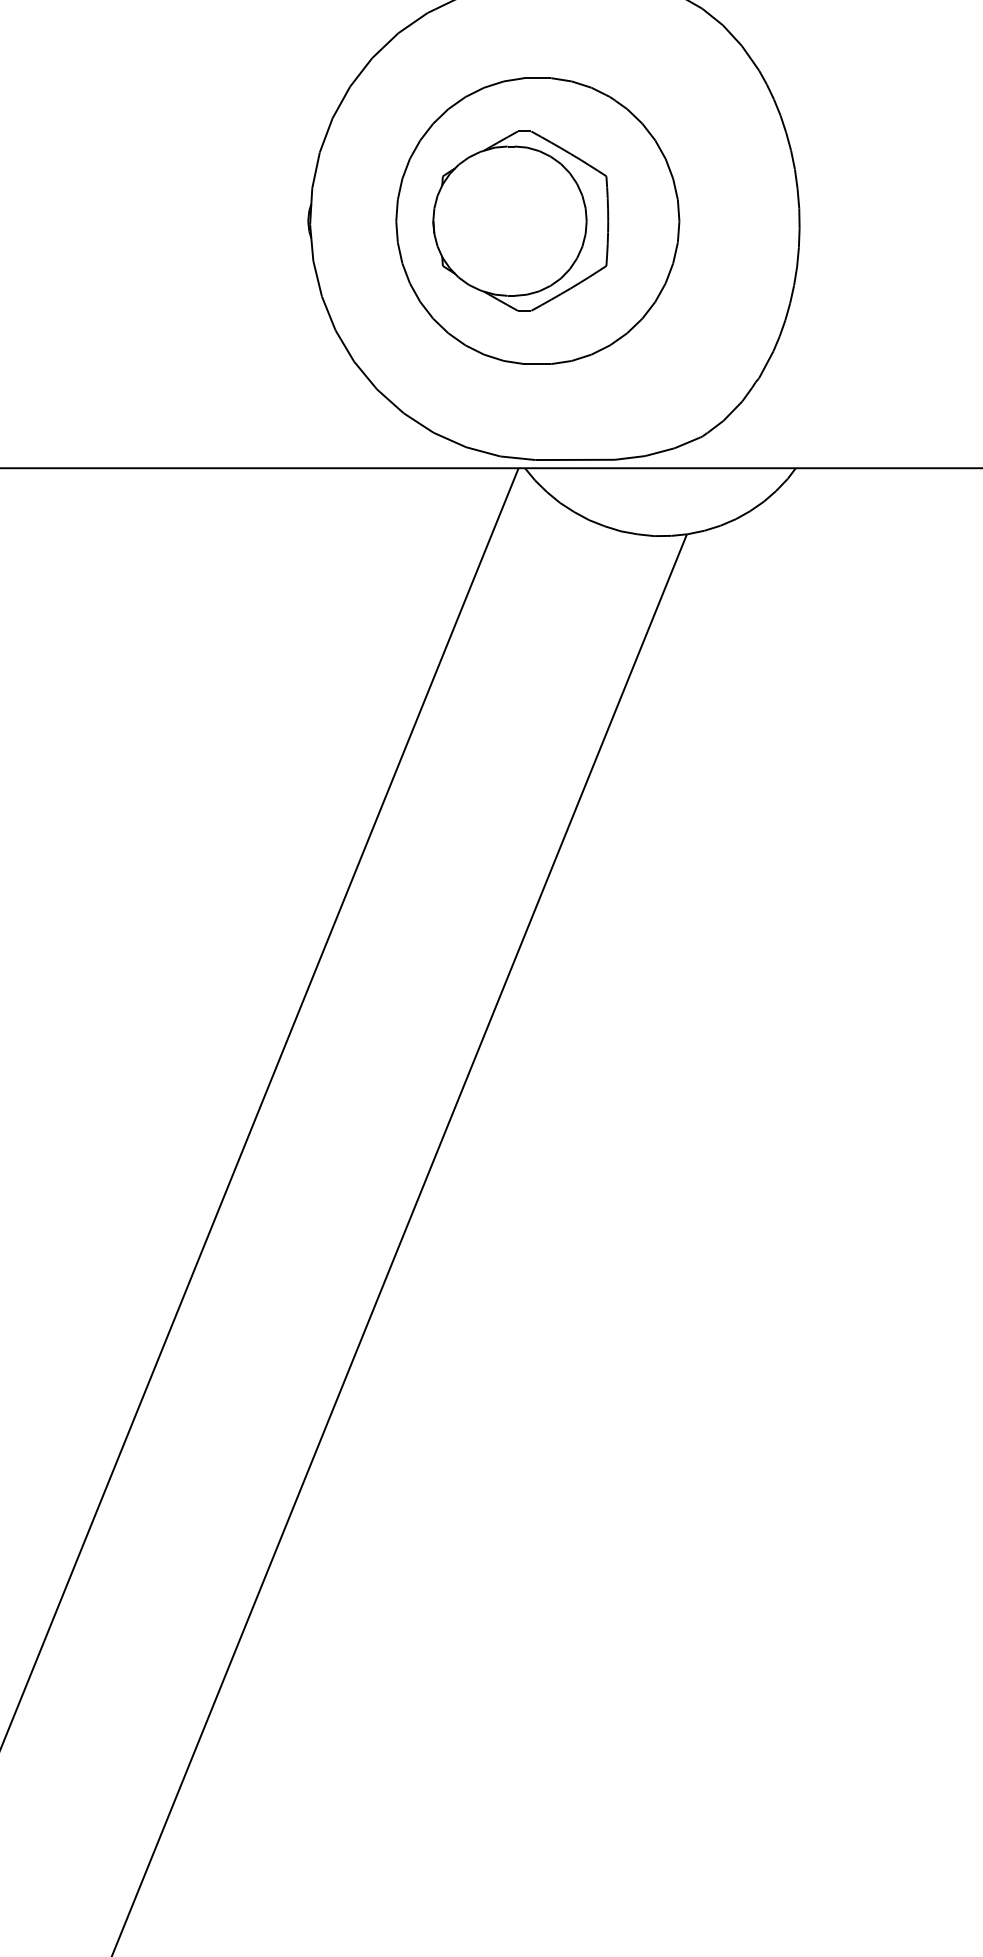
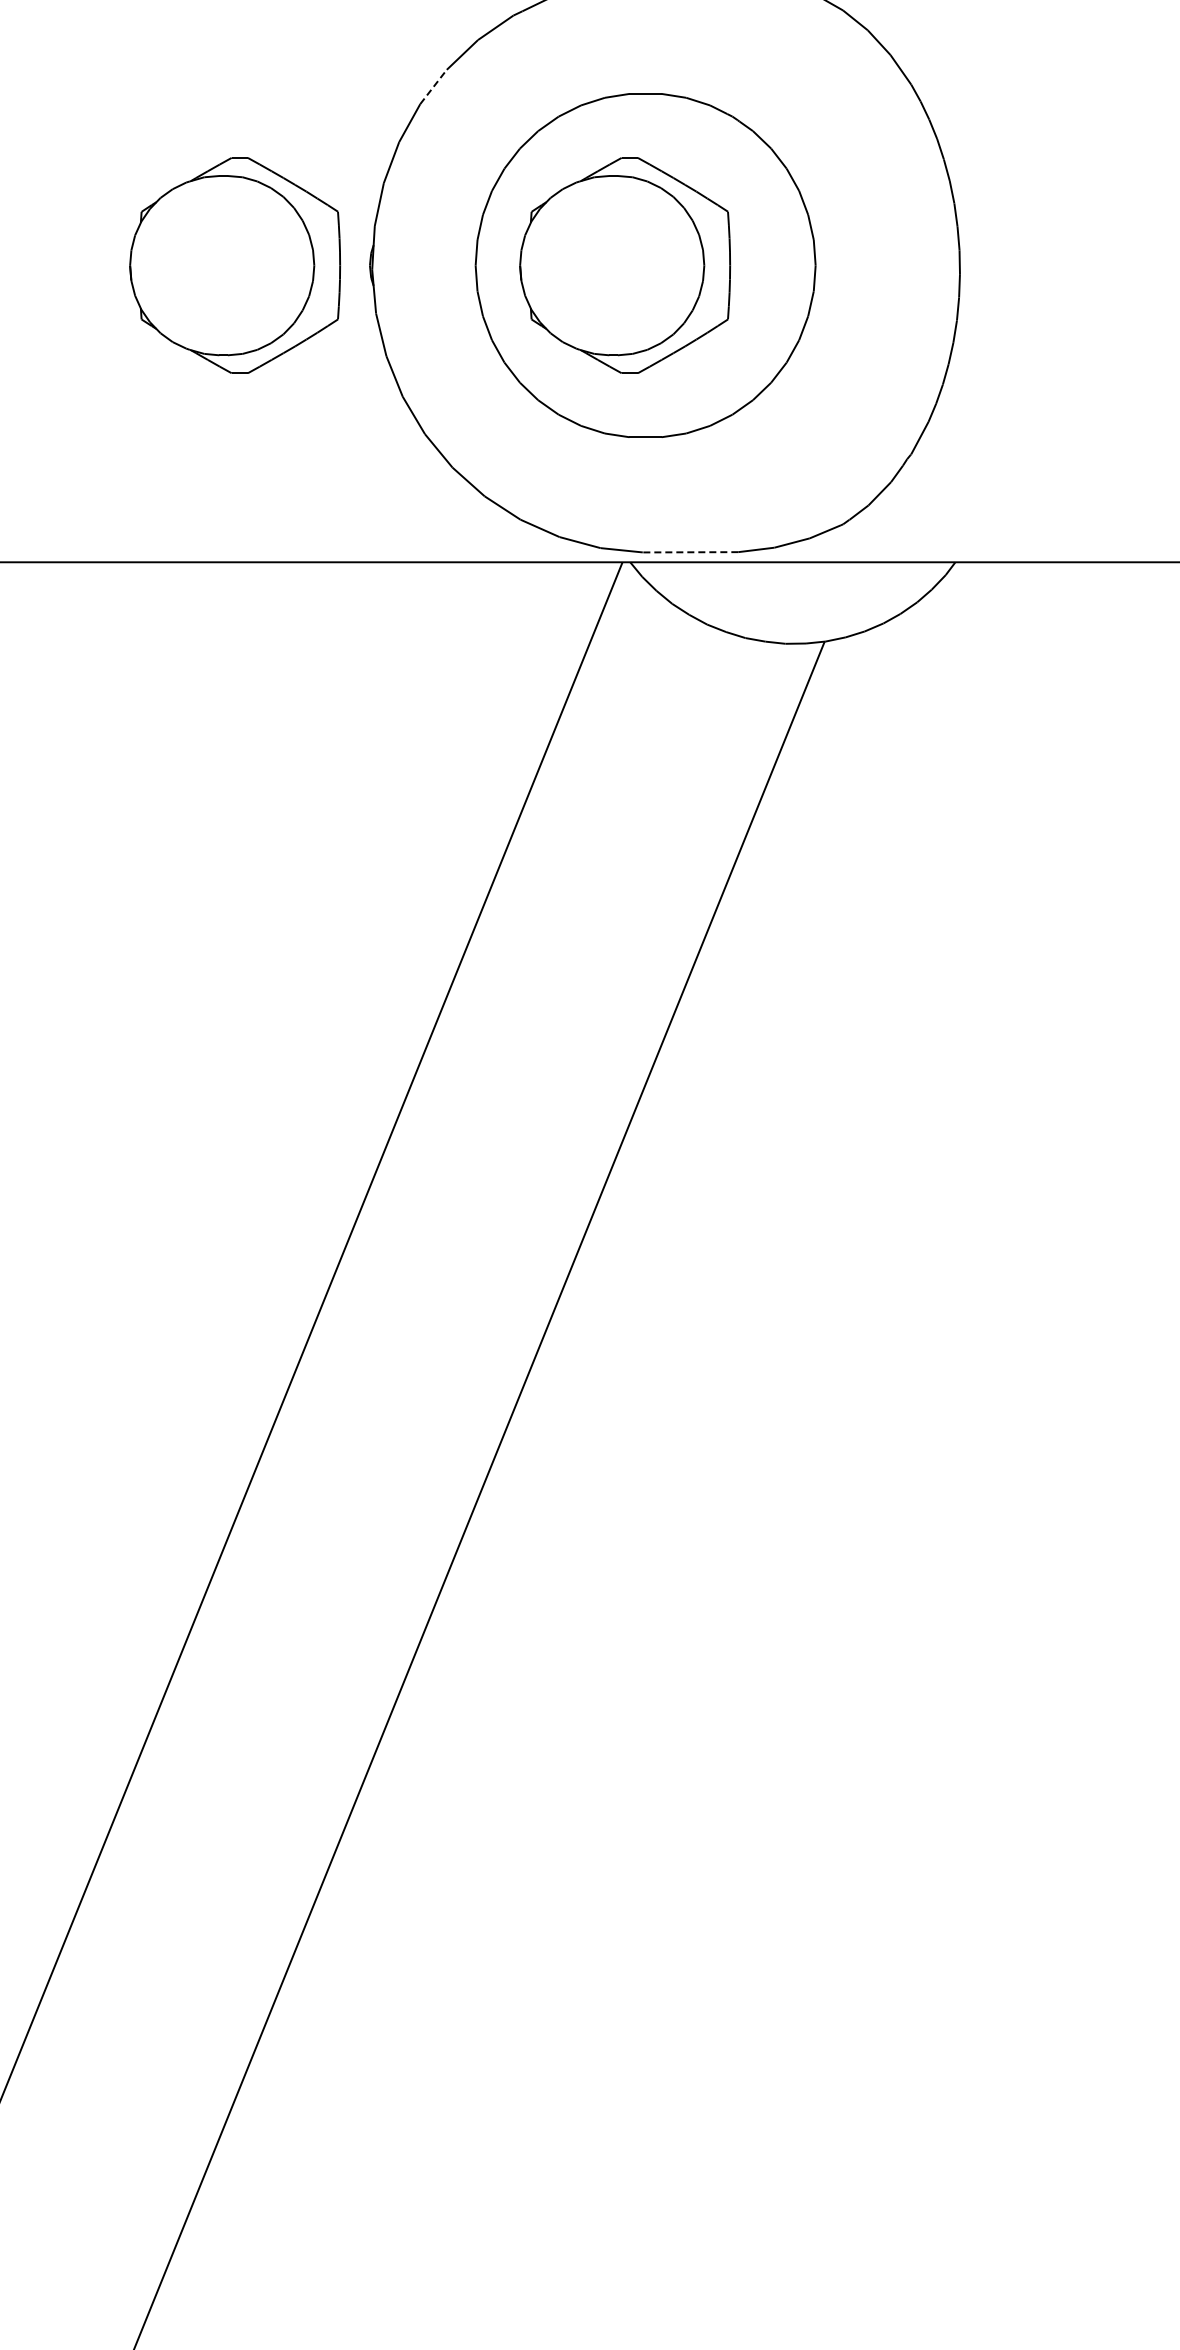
line: (361, 71) -> (433, 86), solid -> dashed
part: (196, 221) -> (235, 265), added
line: (575, 460) -> (690, 552), solid -> dashed

